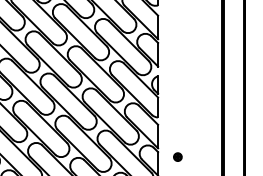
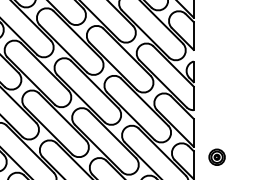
part: (177, 156) -> (216, 156), size x1.67

